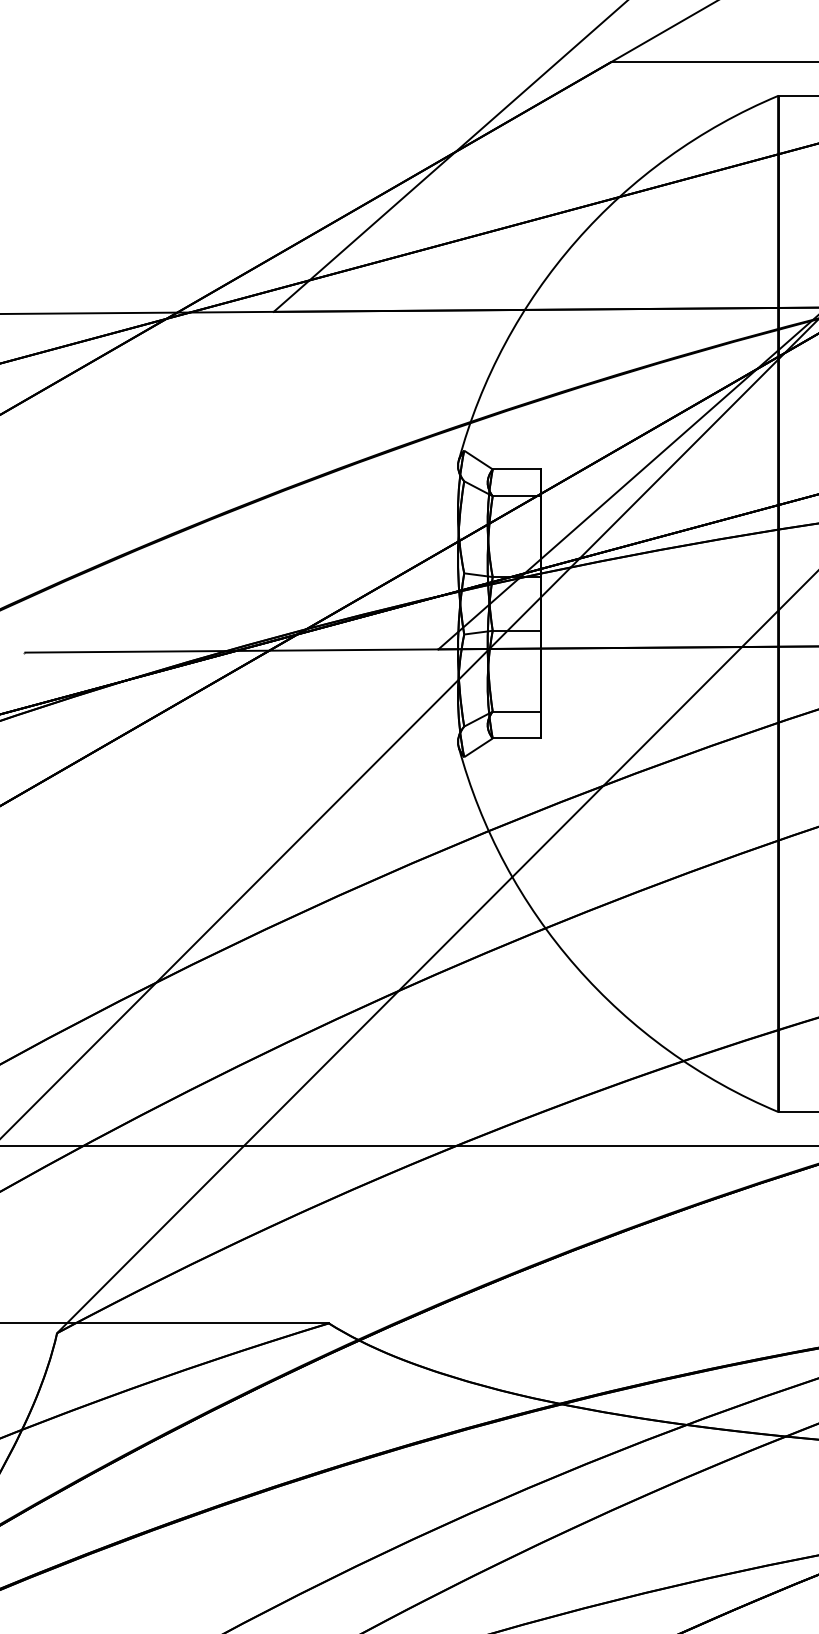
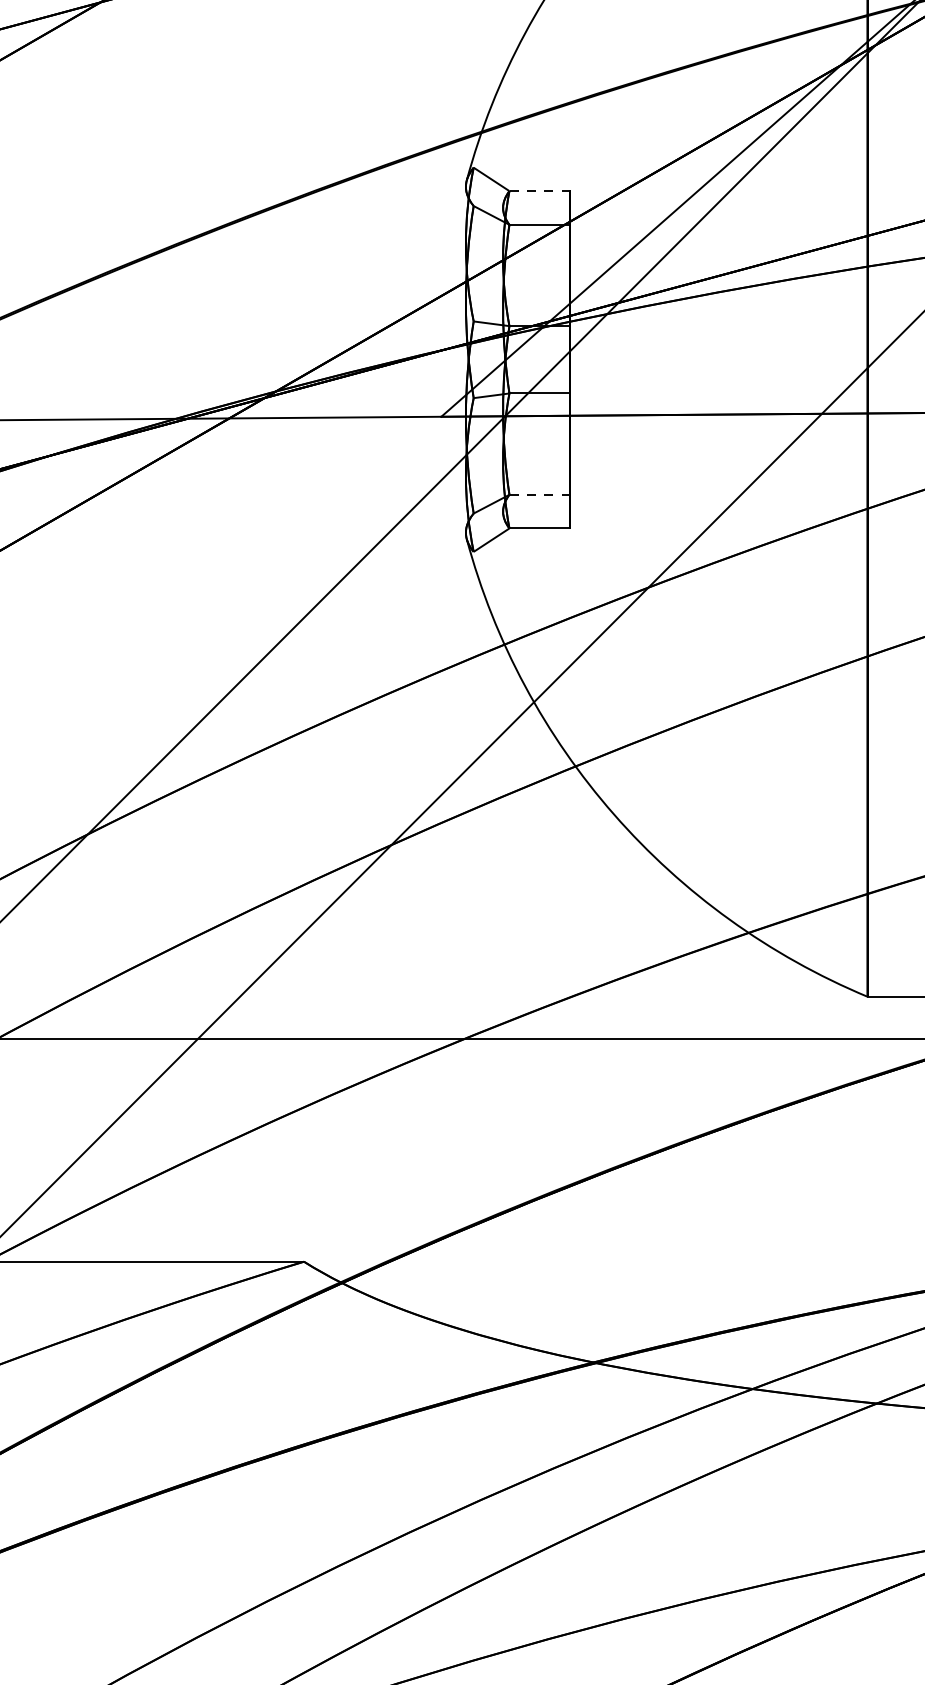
line: (516, 469) -> (539, 191), solid -> dashed
line: (516, 711) -> (539, 494), solid -> dashed

